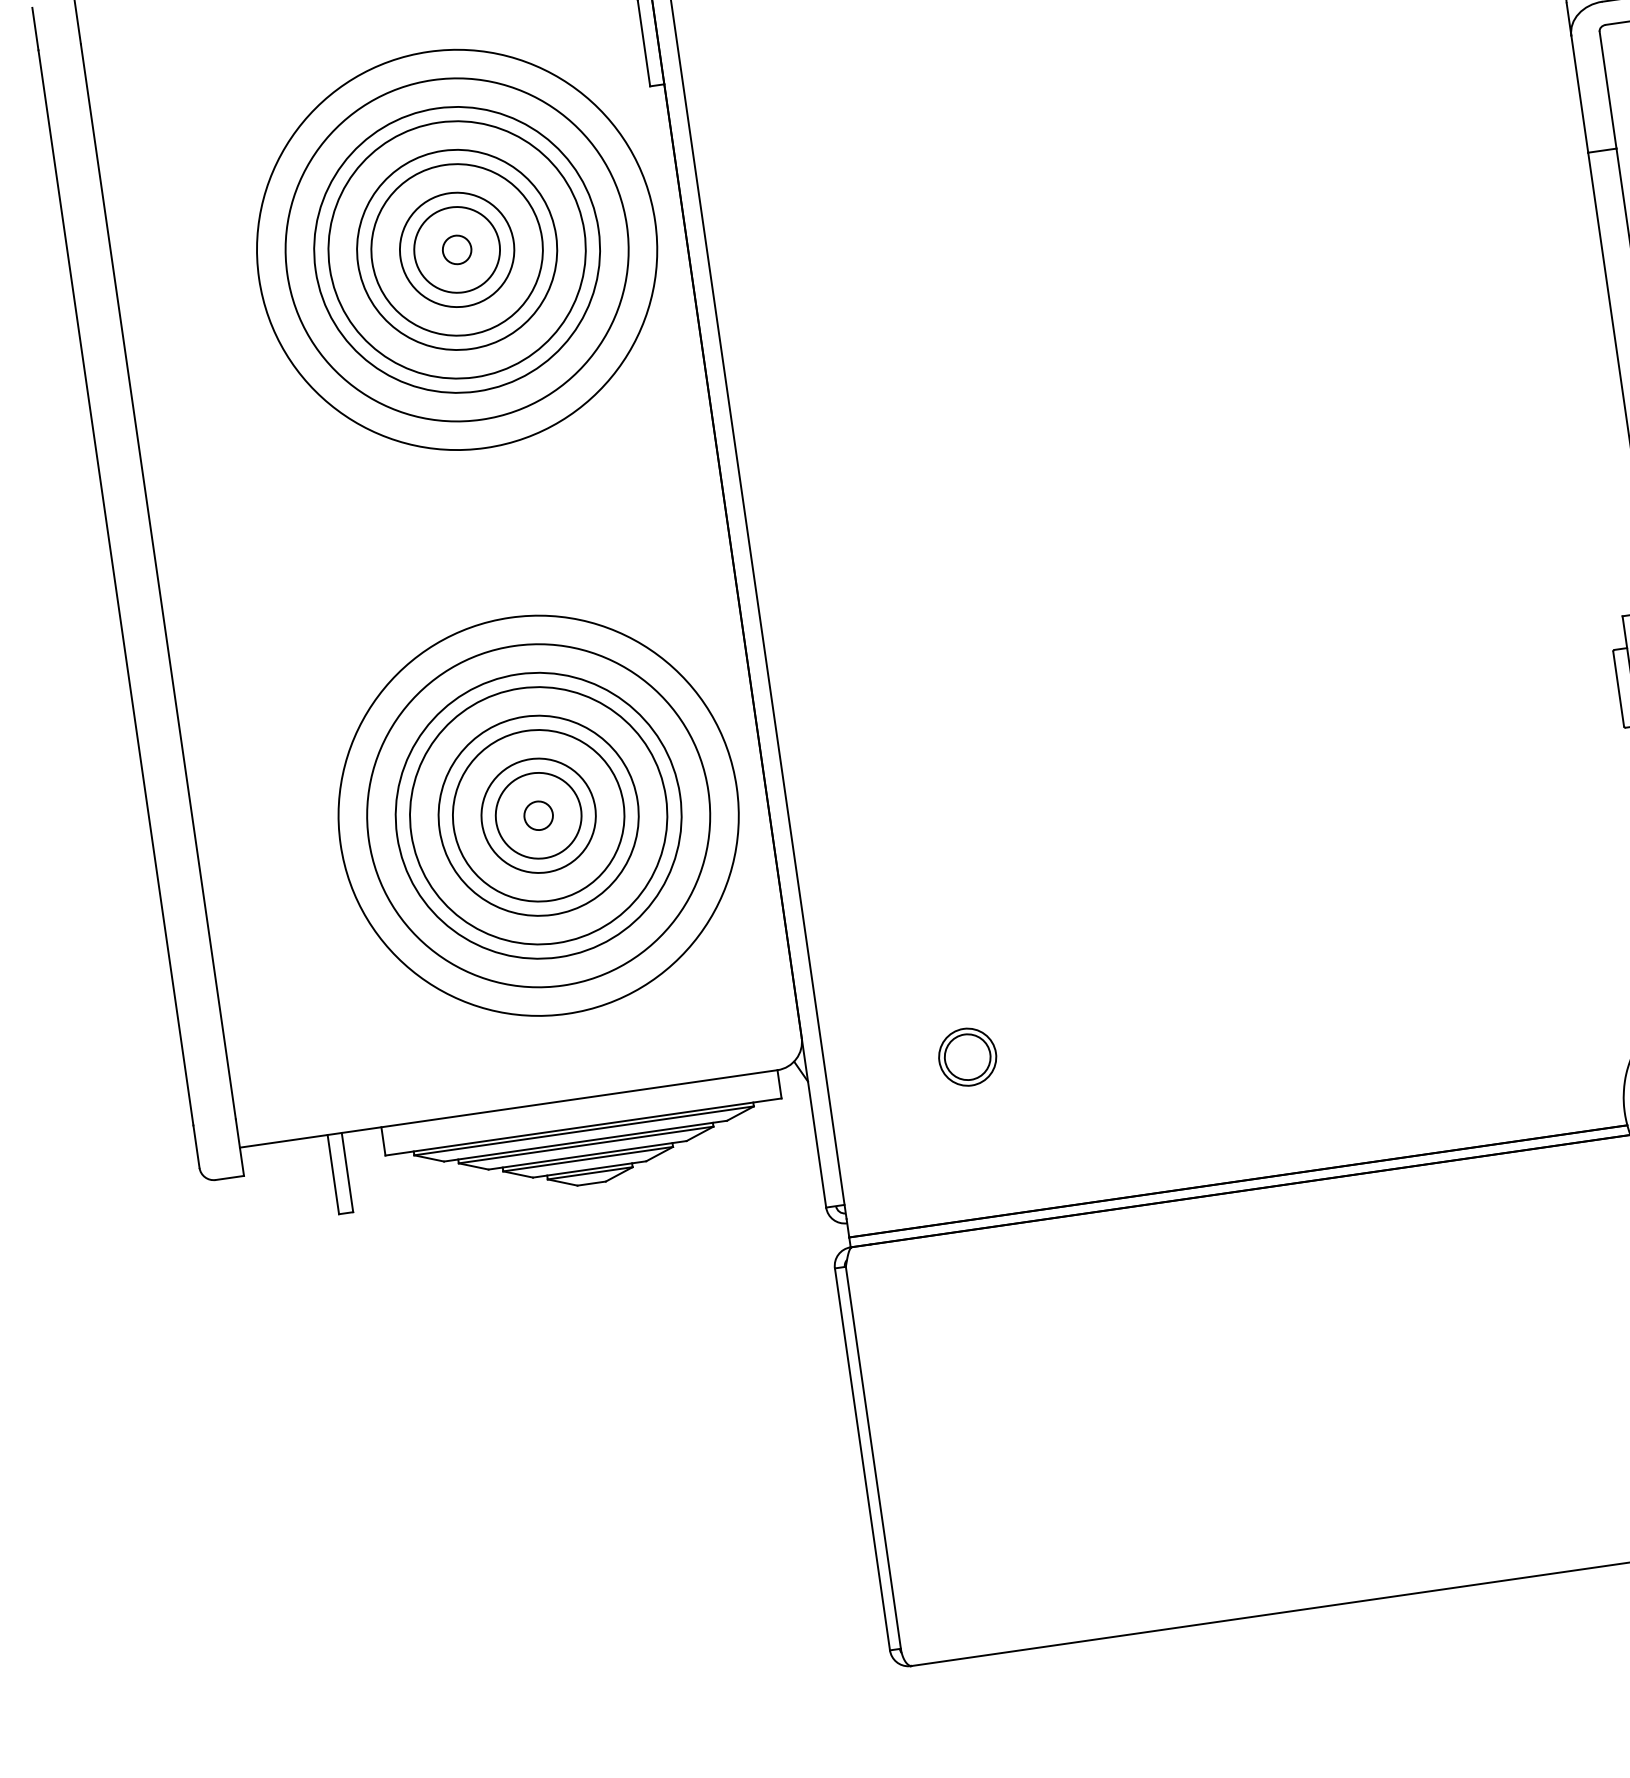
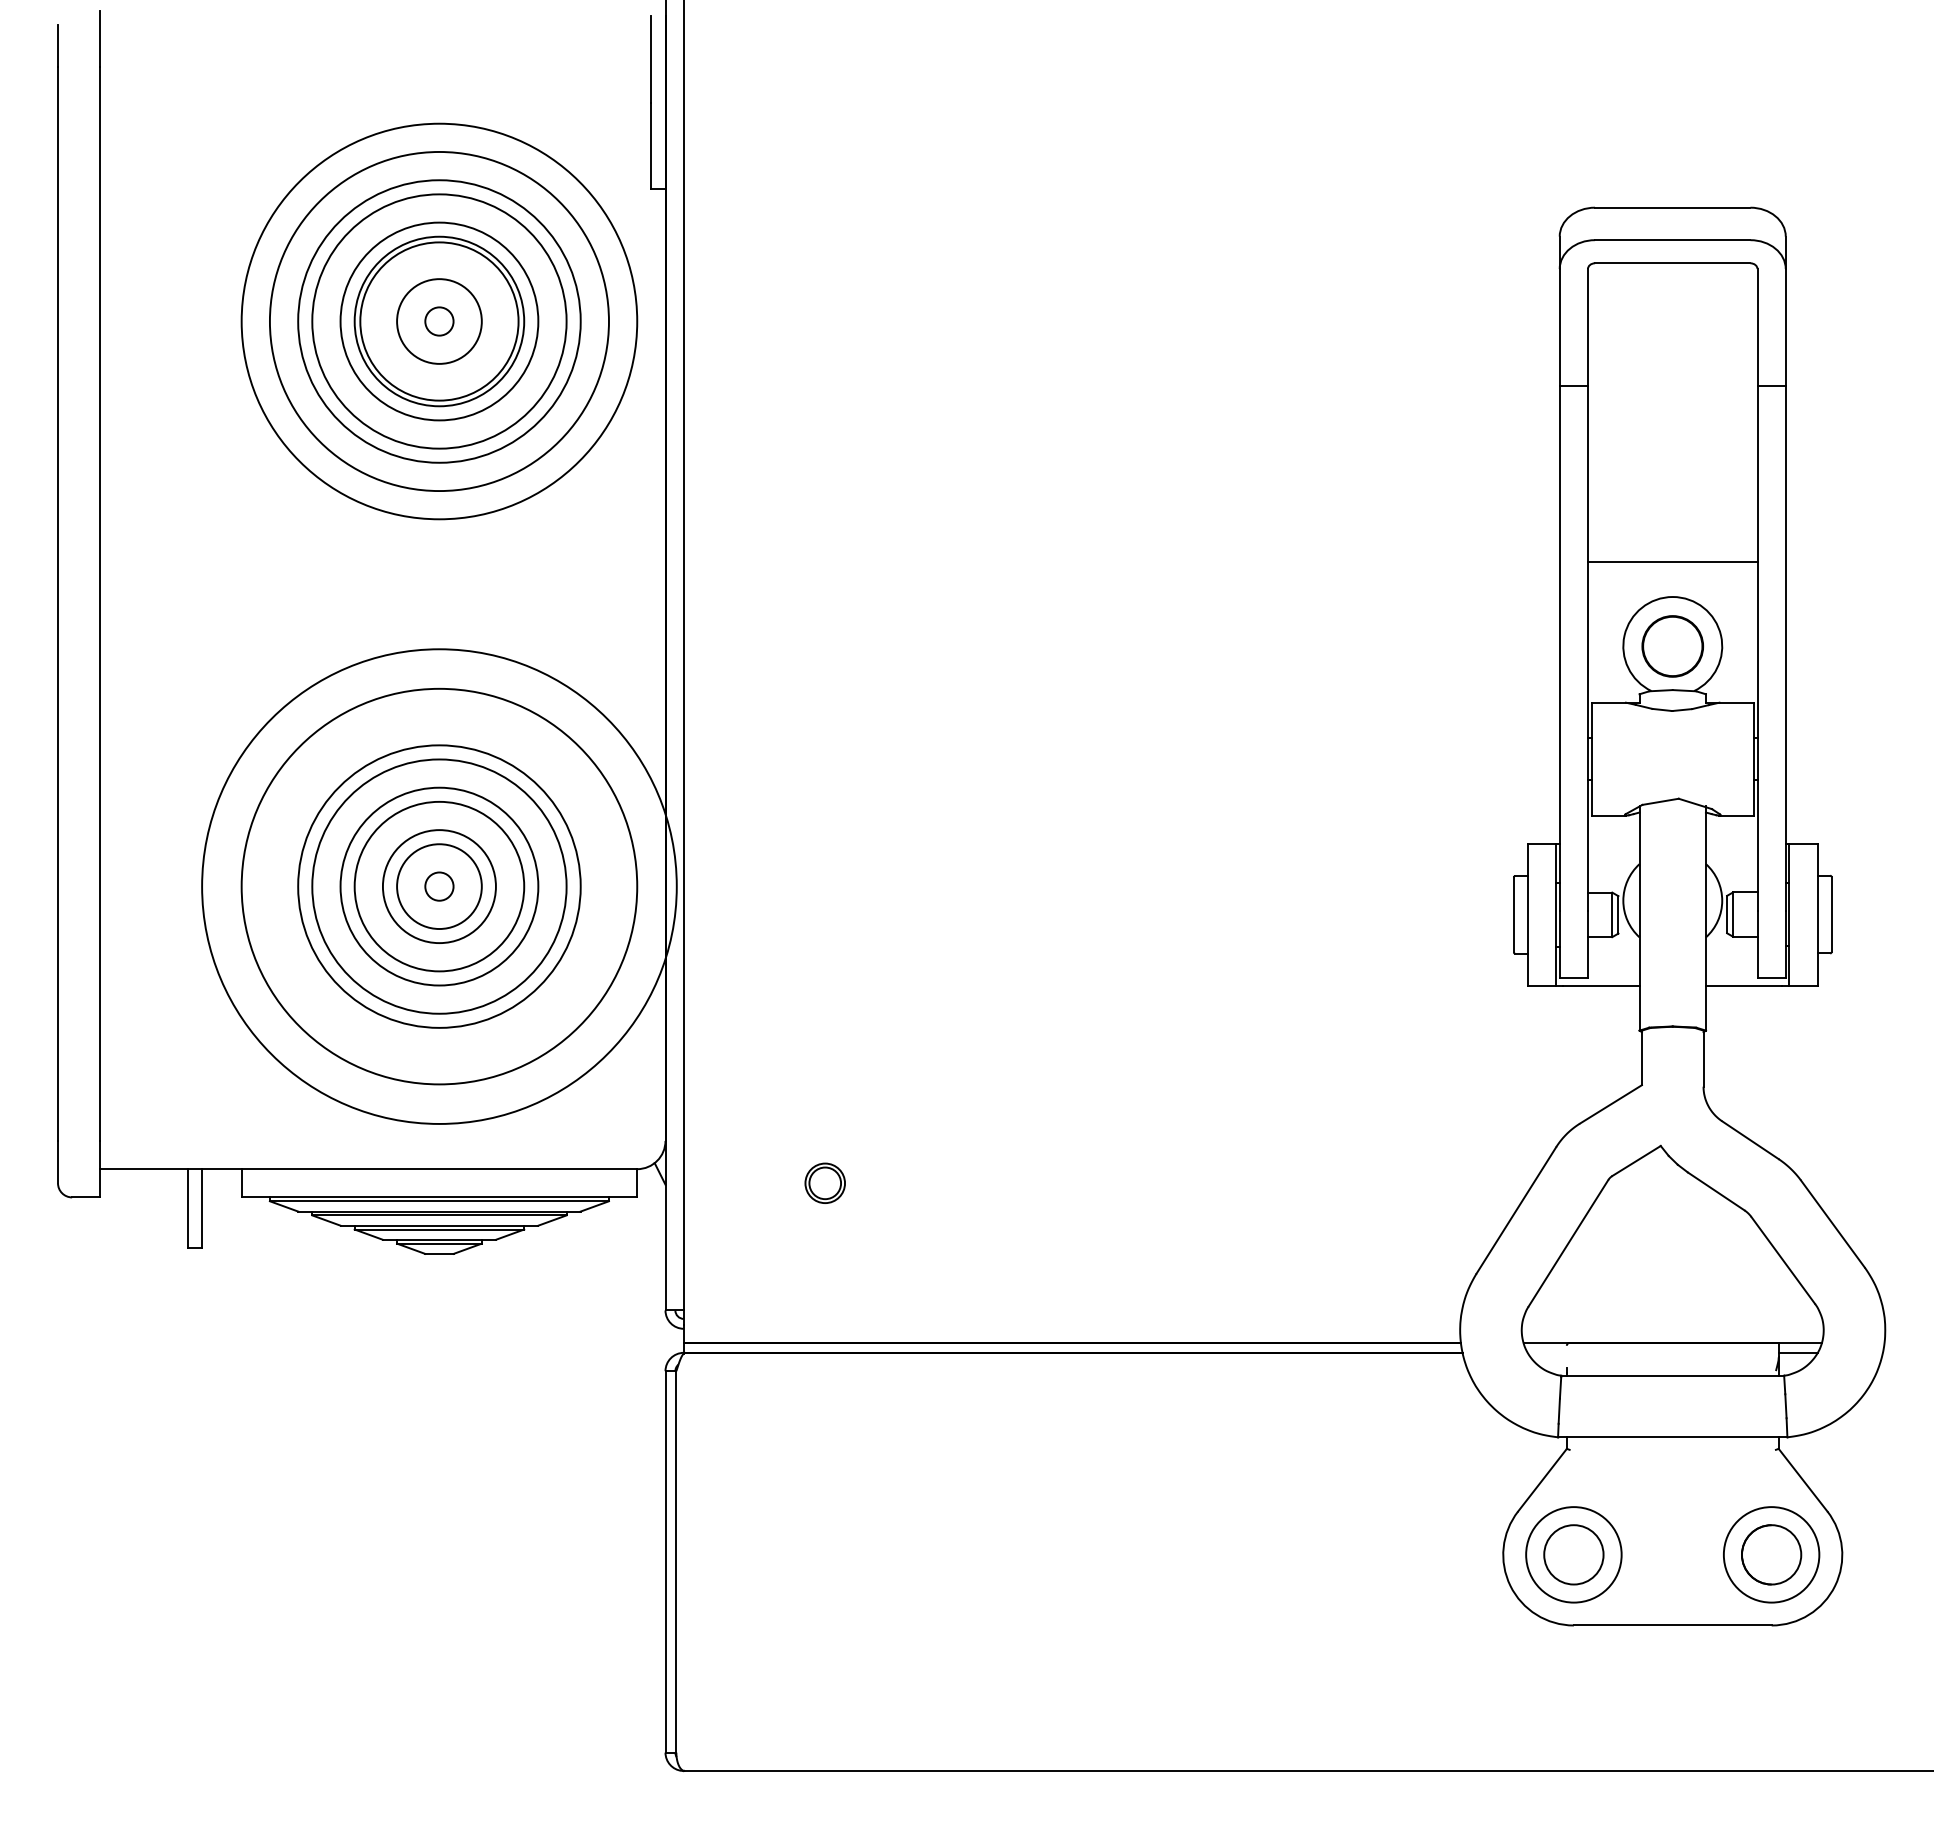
circle: (456, 250) -> (438, 321), size x1.4
circle: (537, 815) -> (438, 886), size x1.4
part: (968, 1057) -> (825, 1183), size x0.7

